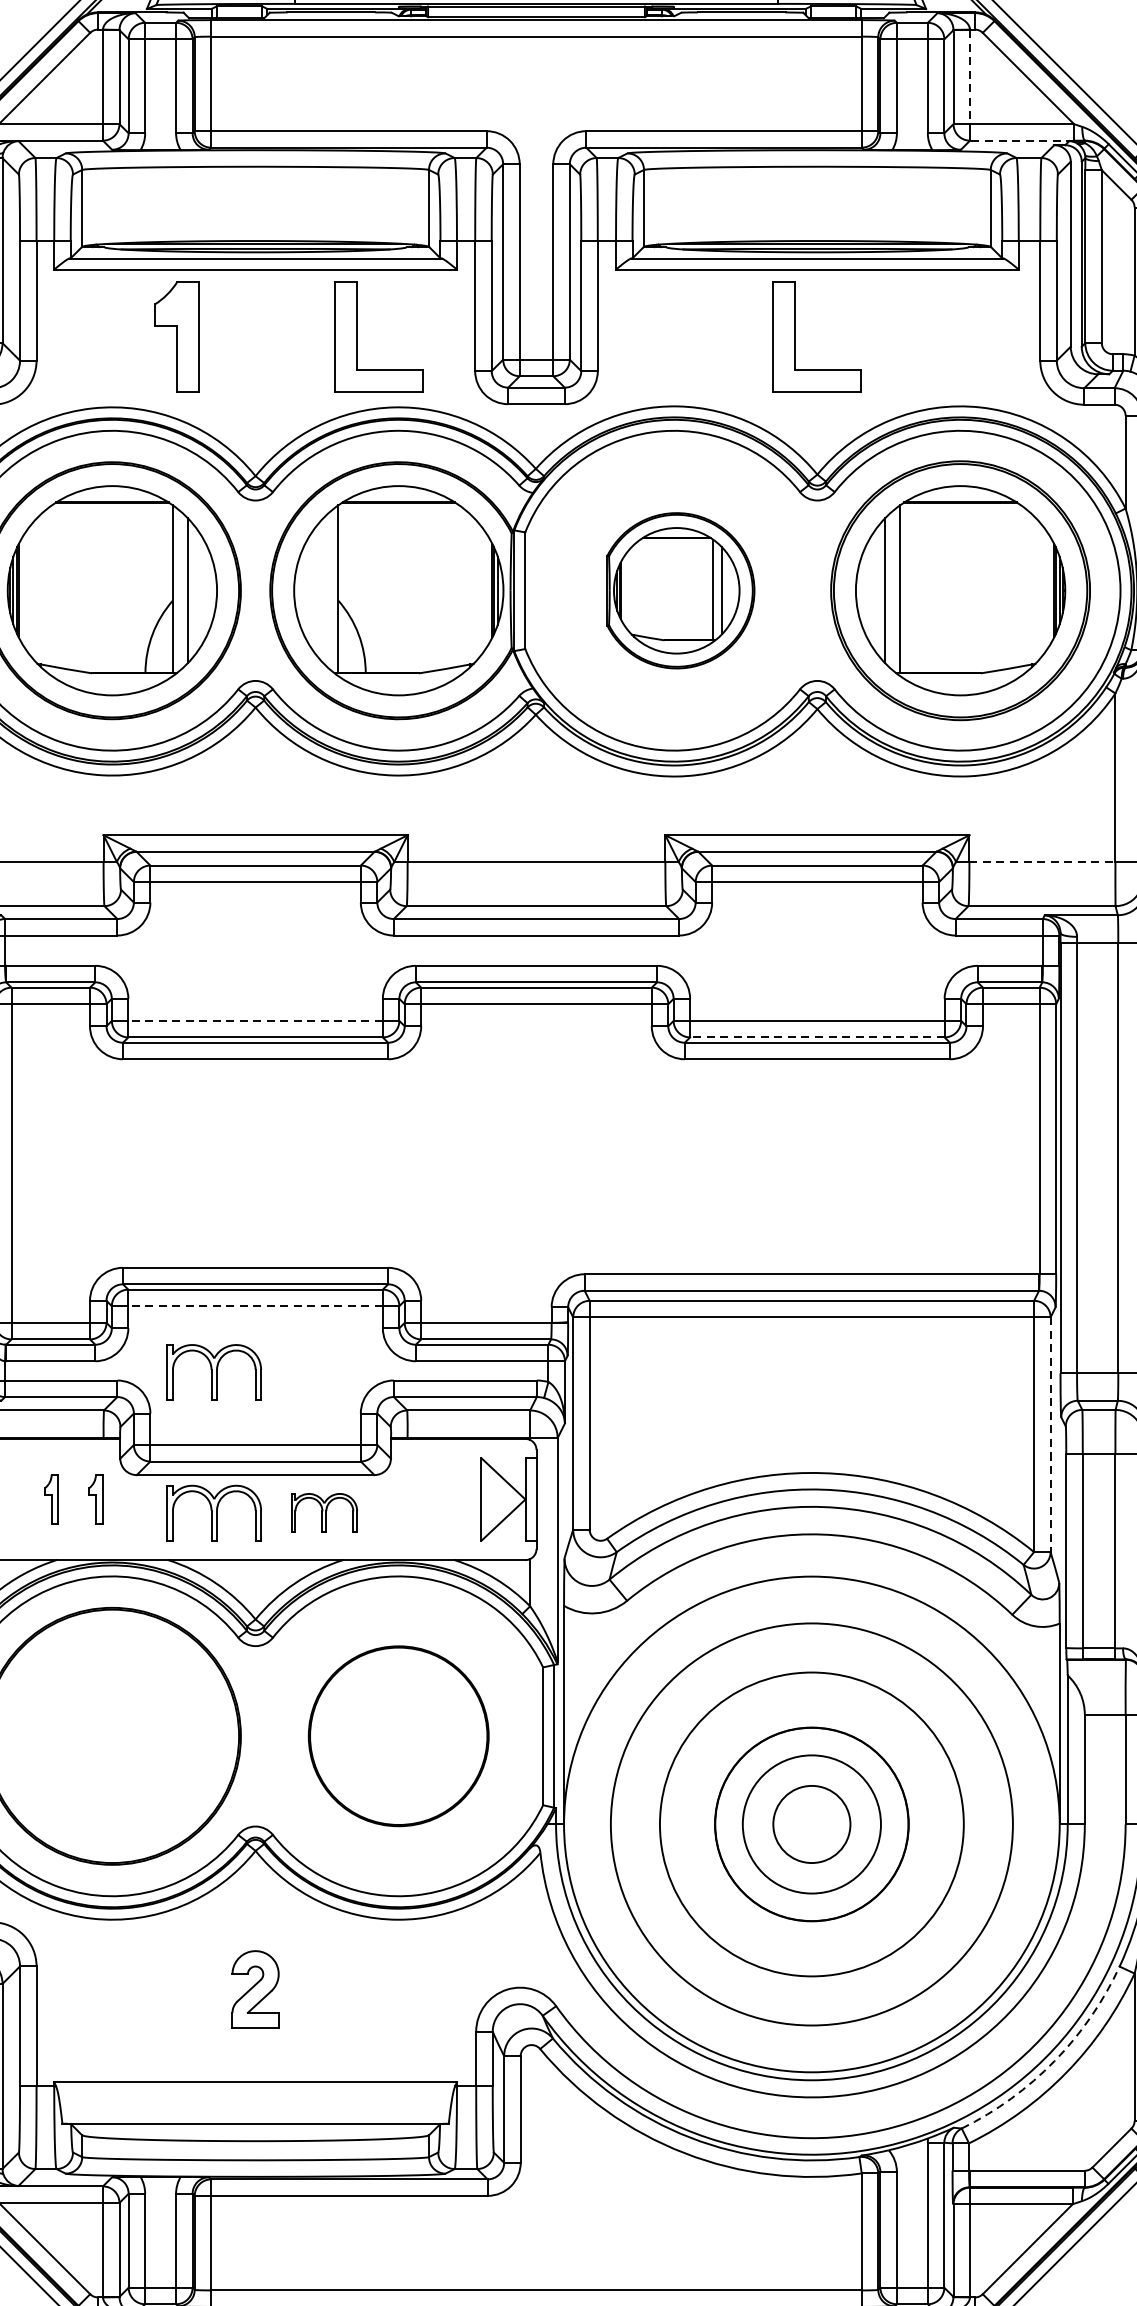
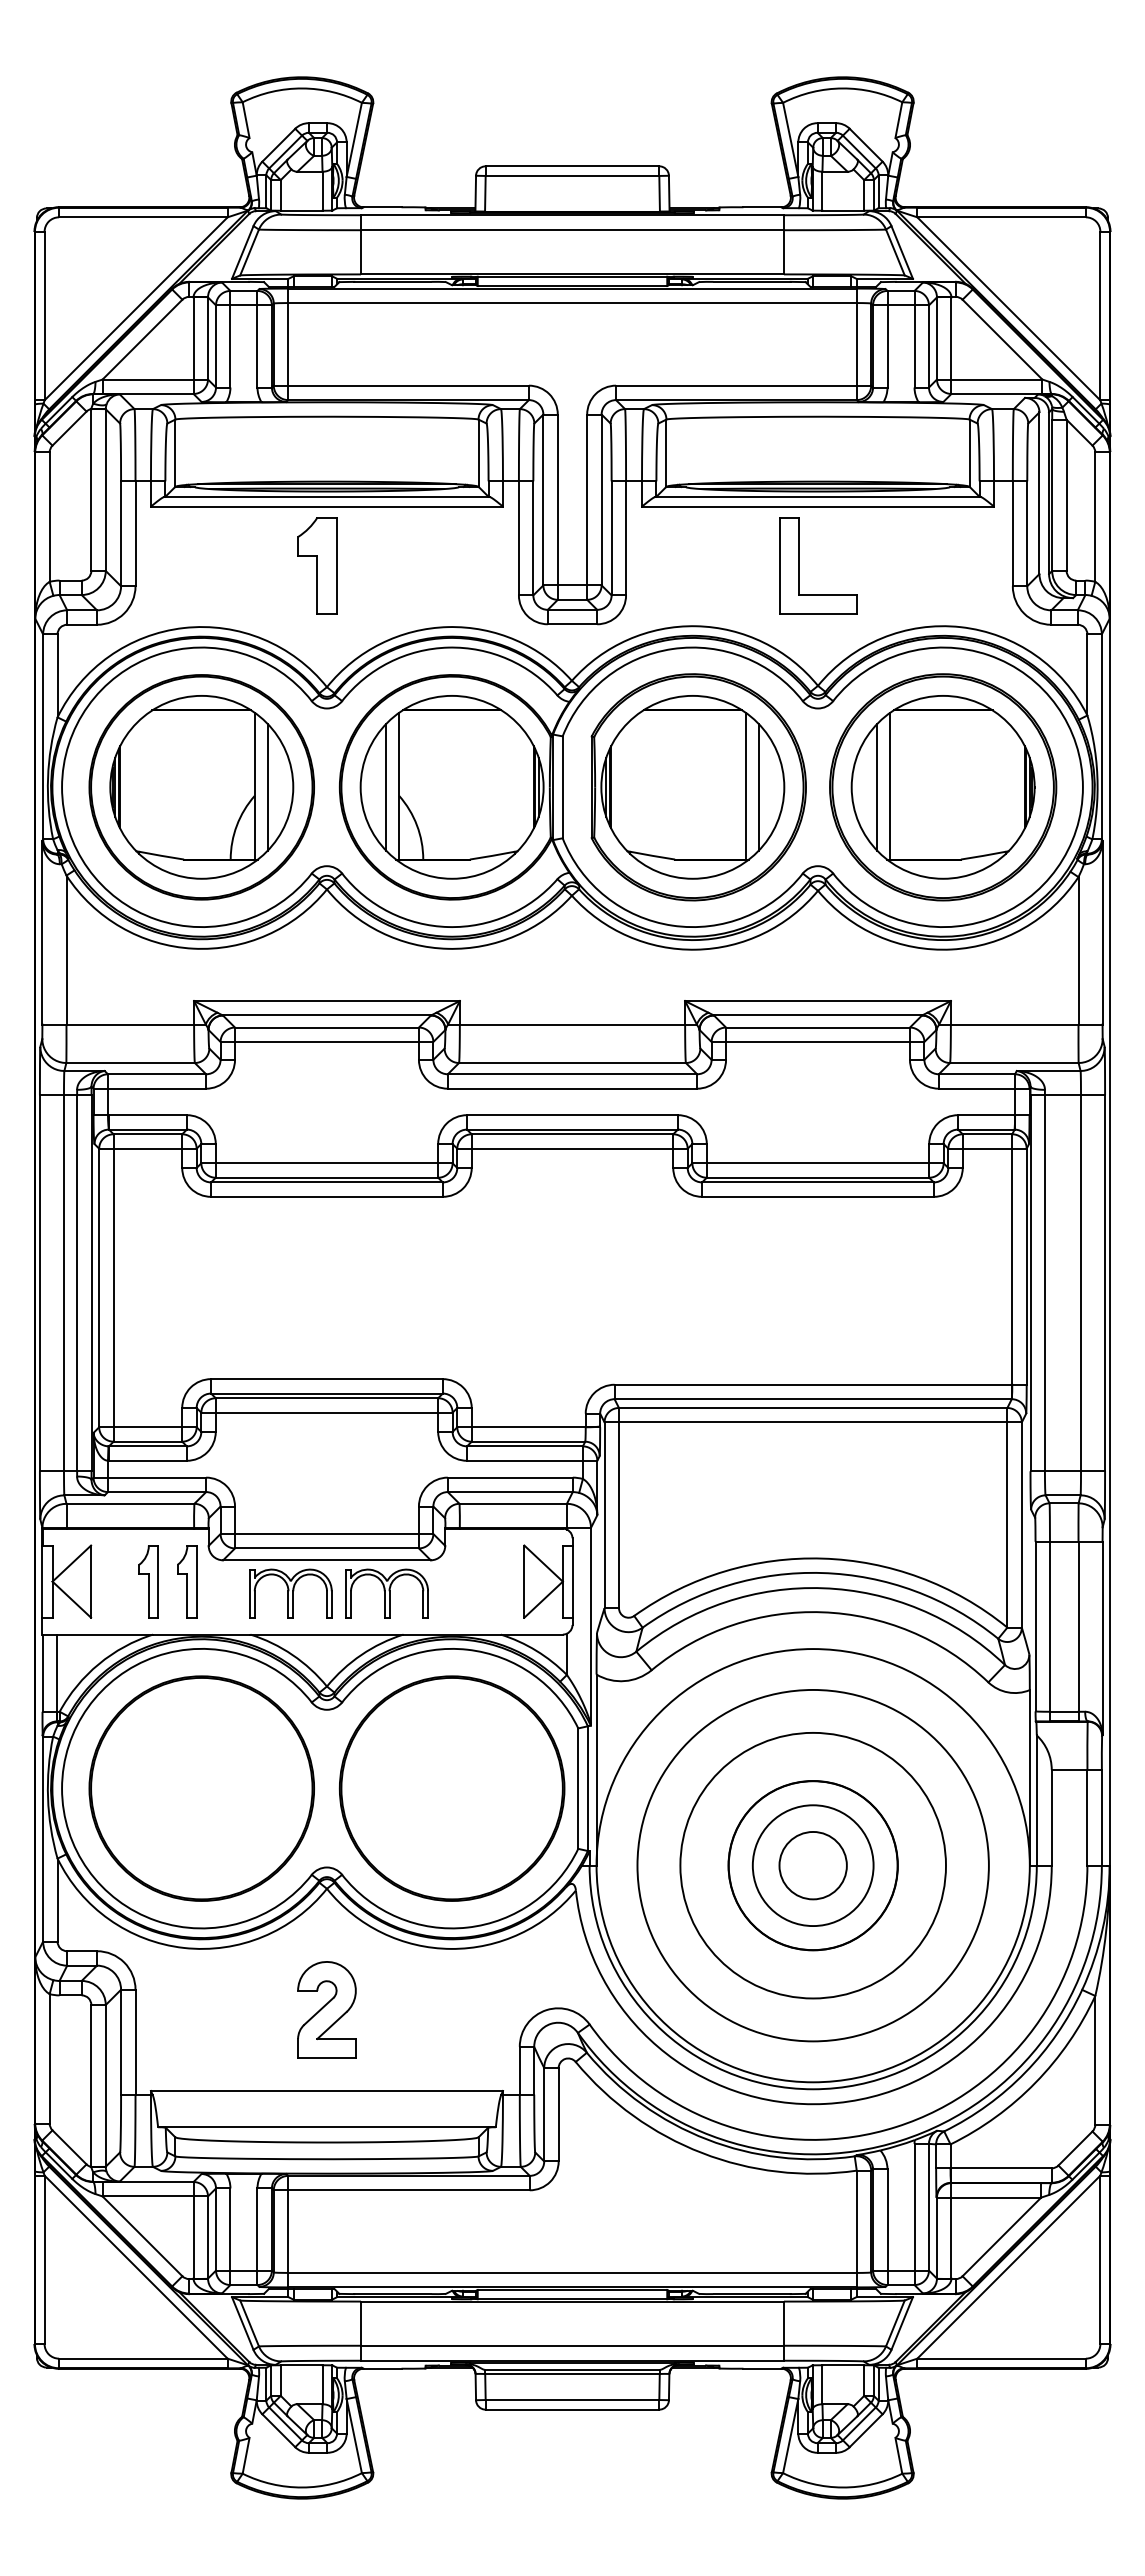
line: (970, 77) -> (951, 338), dashed -> solid
line: (1021, 140) -> (996, 393), dashed -> solid
part: (177, 336) -> (317, 565), moved
part: (358, 336) -> (416, 565), removed
line: (323, 589) -> (386, 786), added
part: (680, 590) -> (698, 787), size x1.67
line: (1042, 862) -> (1014, 1024), dashed -> solid
line: (255, 1021) -> (326, 1163), dashed -> solid
line: (816, 1037) -> (817, 1177), dashed -> solid
line: (255, 1305) -> (326, 1412), dashed -> solid
part: (213, 1372) -> (290, 1470), removed
line: (1050, 1435) -> (1021, 1525), dashed -> solid
part: (51, 1499) -> (148, 1581), size x1.67
part: (96, 1499) -> (187, 1581), size x1.67
part: (323, 1513) -> (386, 1593), size x1.43
part: (398, 1736) -> (451, 1788), size x1.43
part: (255, 1989) -> (326, 2009), size x1.43
arc: (1054, 2061) -> (1025, 2072), dashed -> solid

